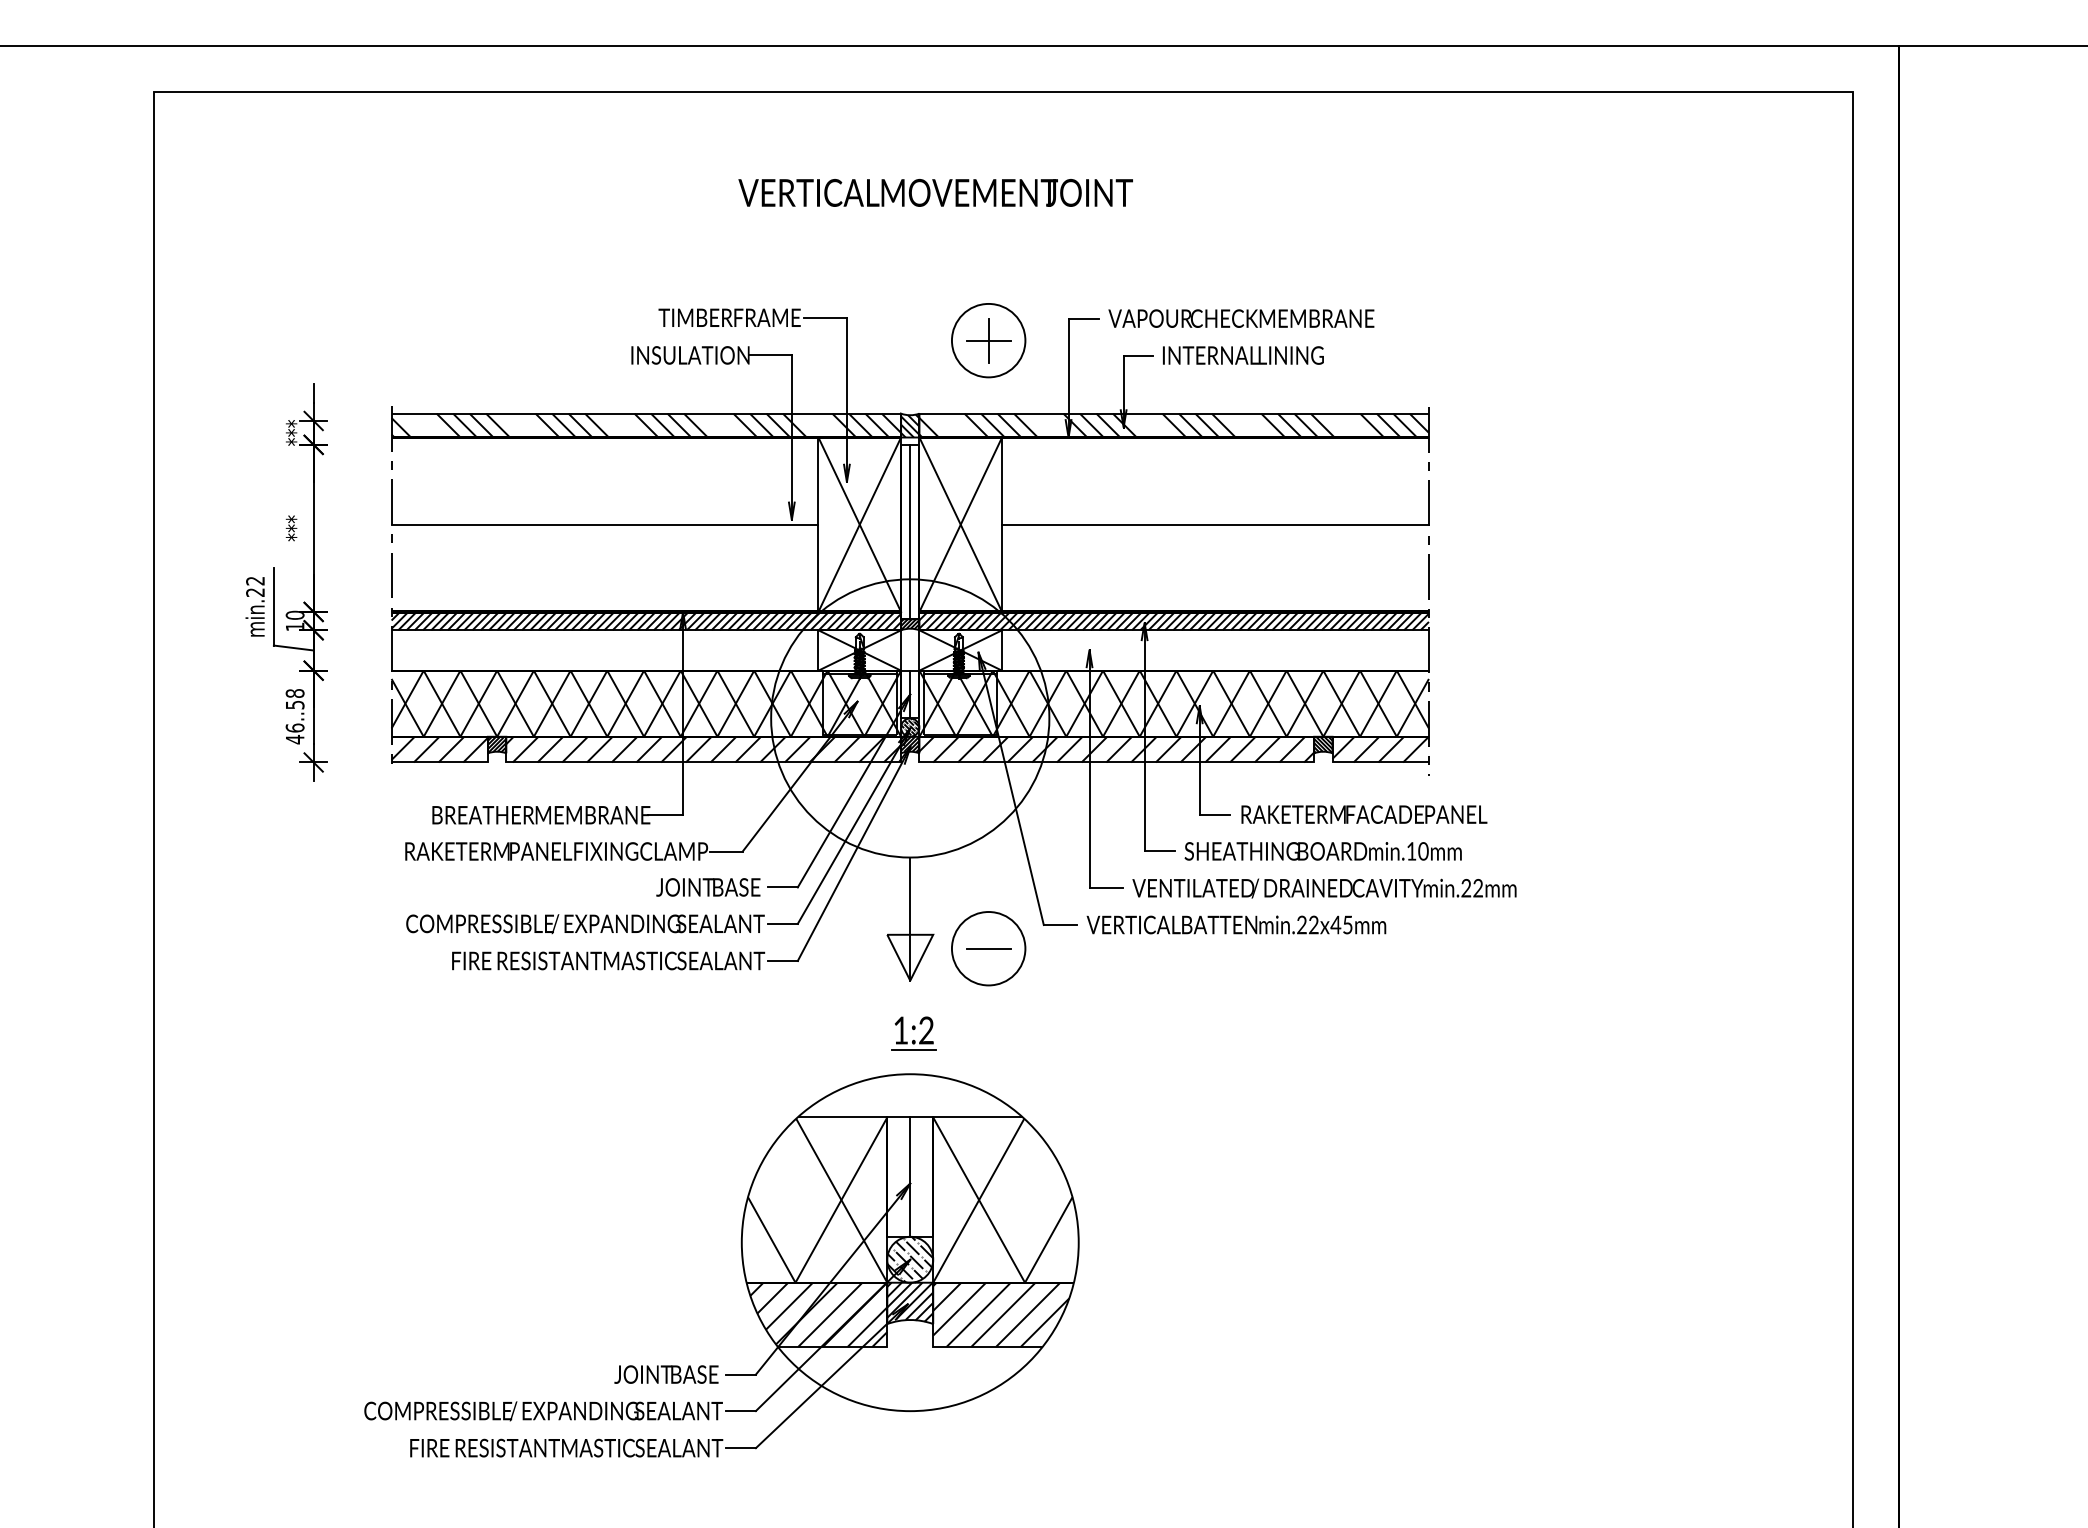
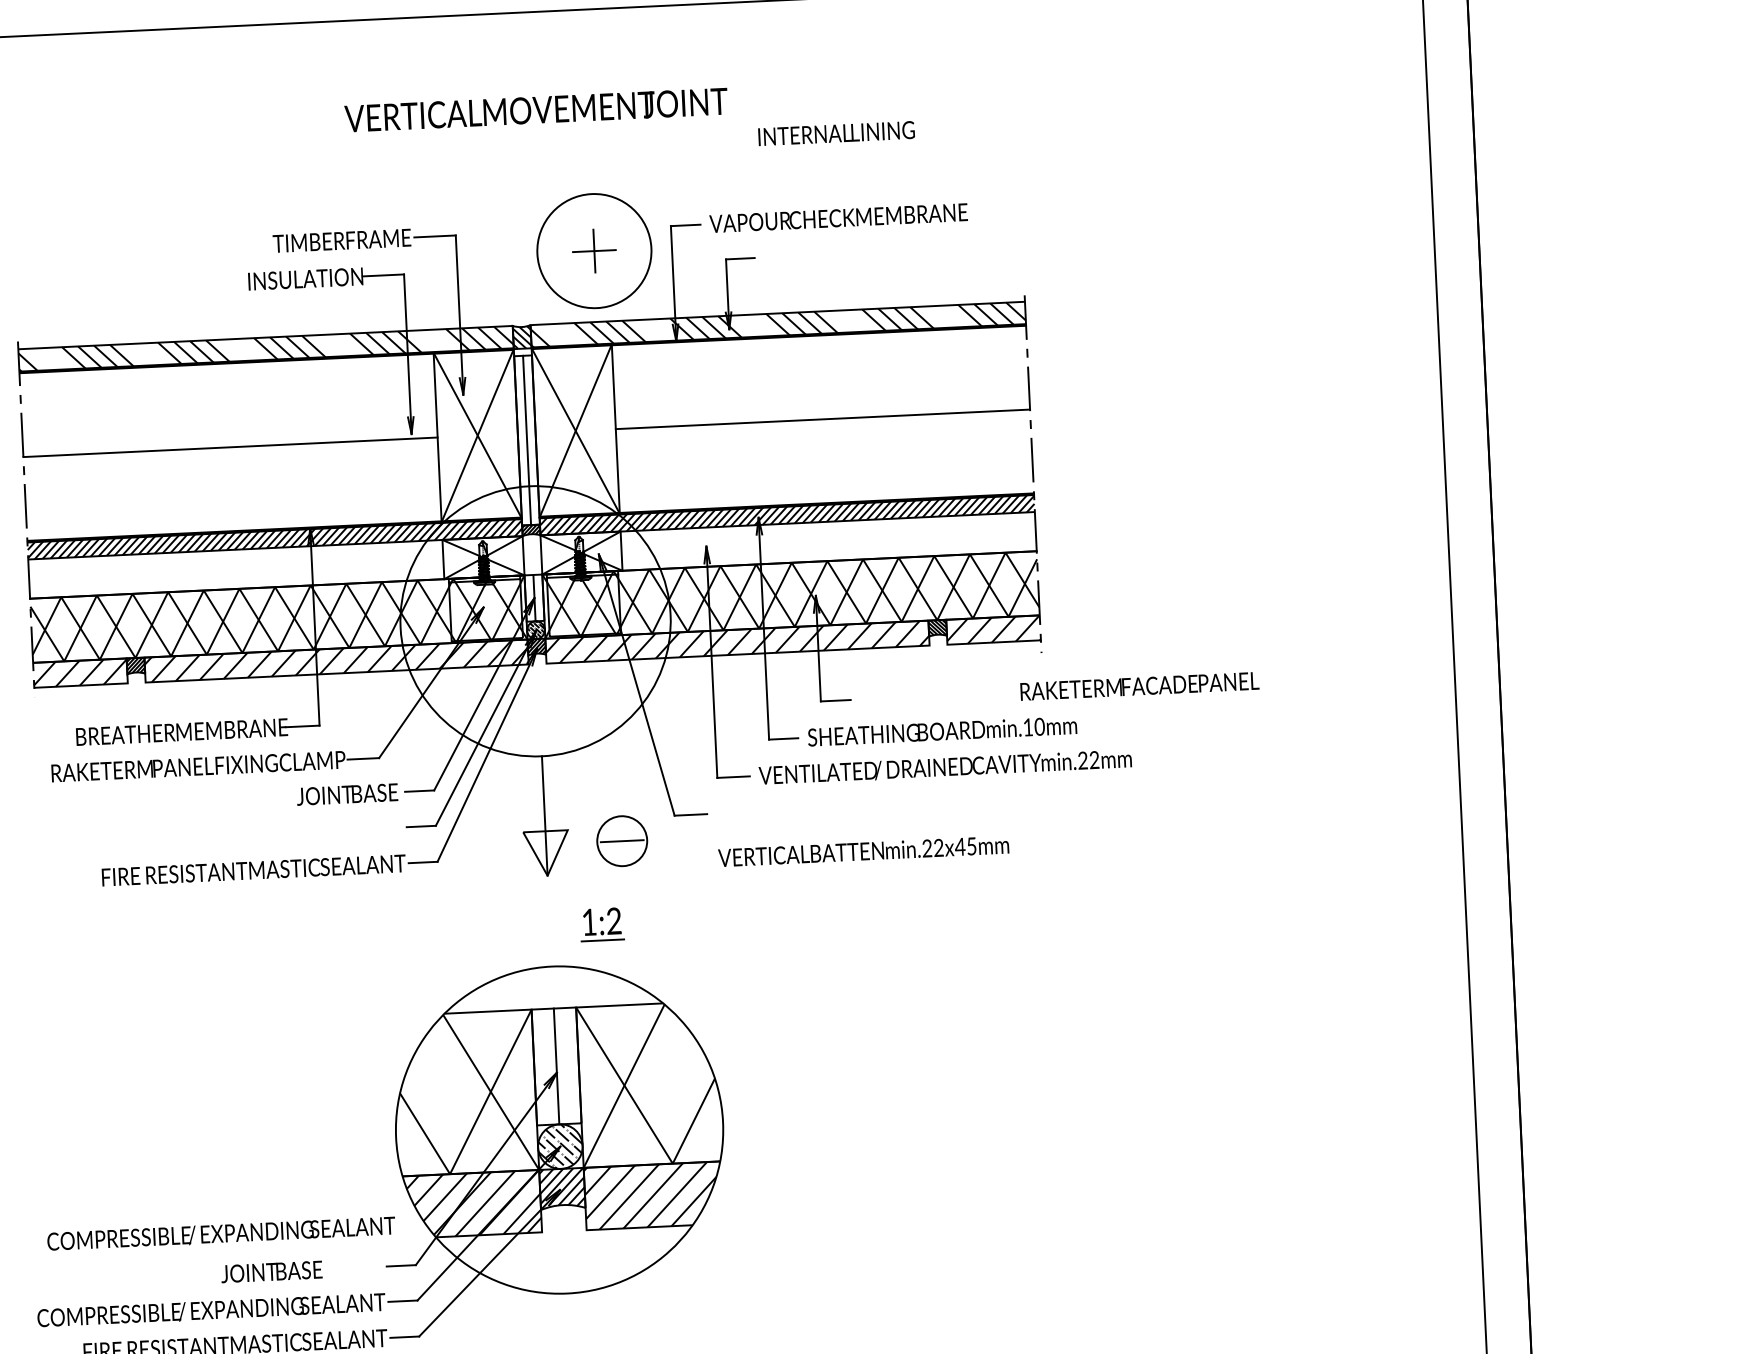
circle: (988, 340) -> (594, 250), size x1.6
text: (1243, 355) -> (836, 133), moved
text: (1364, 814) -> (1139, 686), moved
text: (585, 924) -> (221, 1234), moved
text: (1236, 924) -> (863, 850), moved
circle: (988, 948) -> (622, 840), size x0.7
part: (913, 1033) -> (601, 924), moved
text: (666, 1374) -> (271, 1271), moved

